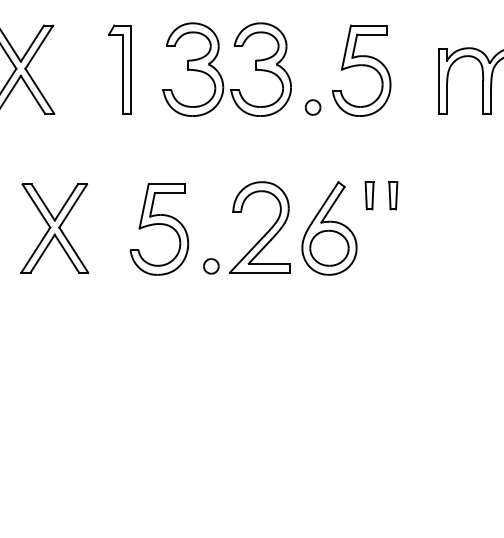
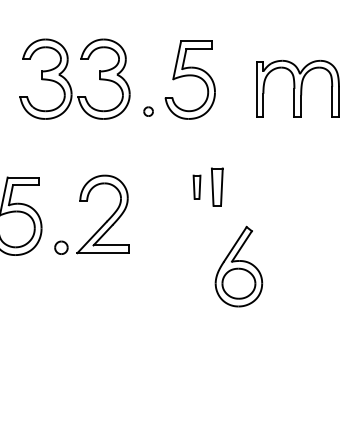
part: (312, 107) -> (148, 111), size x0.7
part: (393, 195) -> (217, 187), size x1.6
part: (329, 228) -> (238, 266), moved

